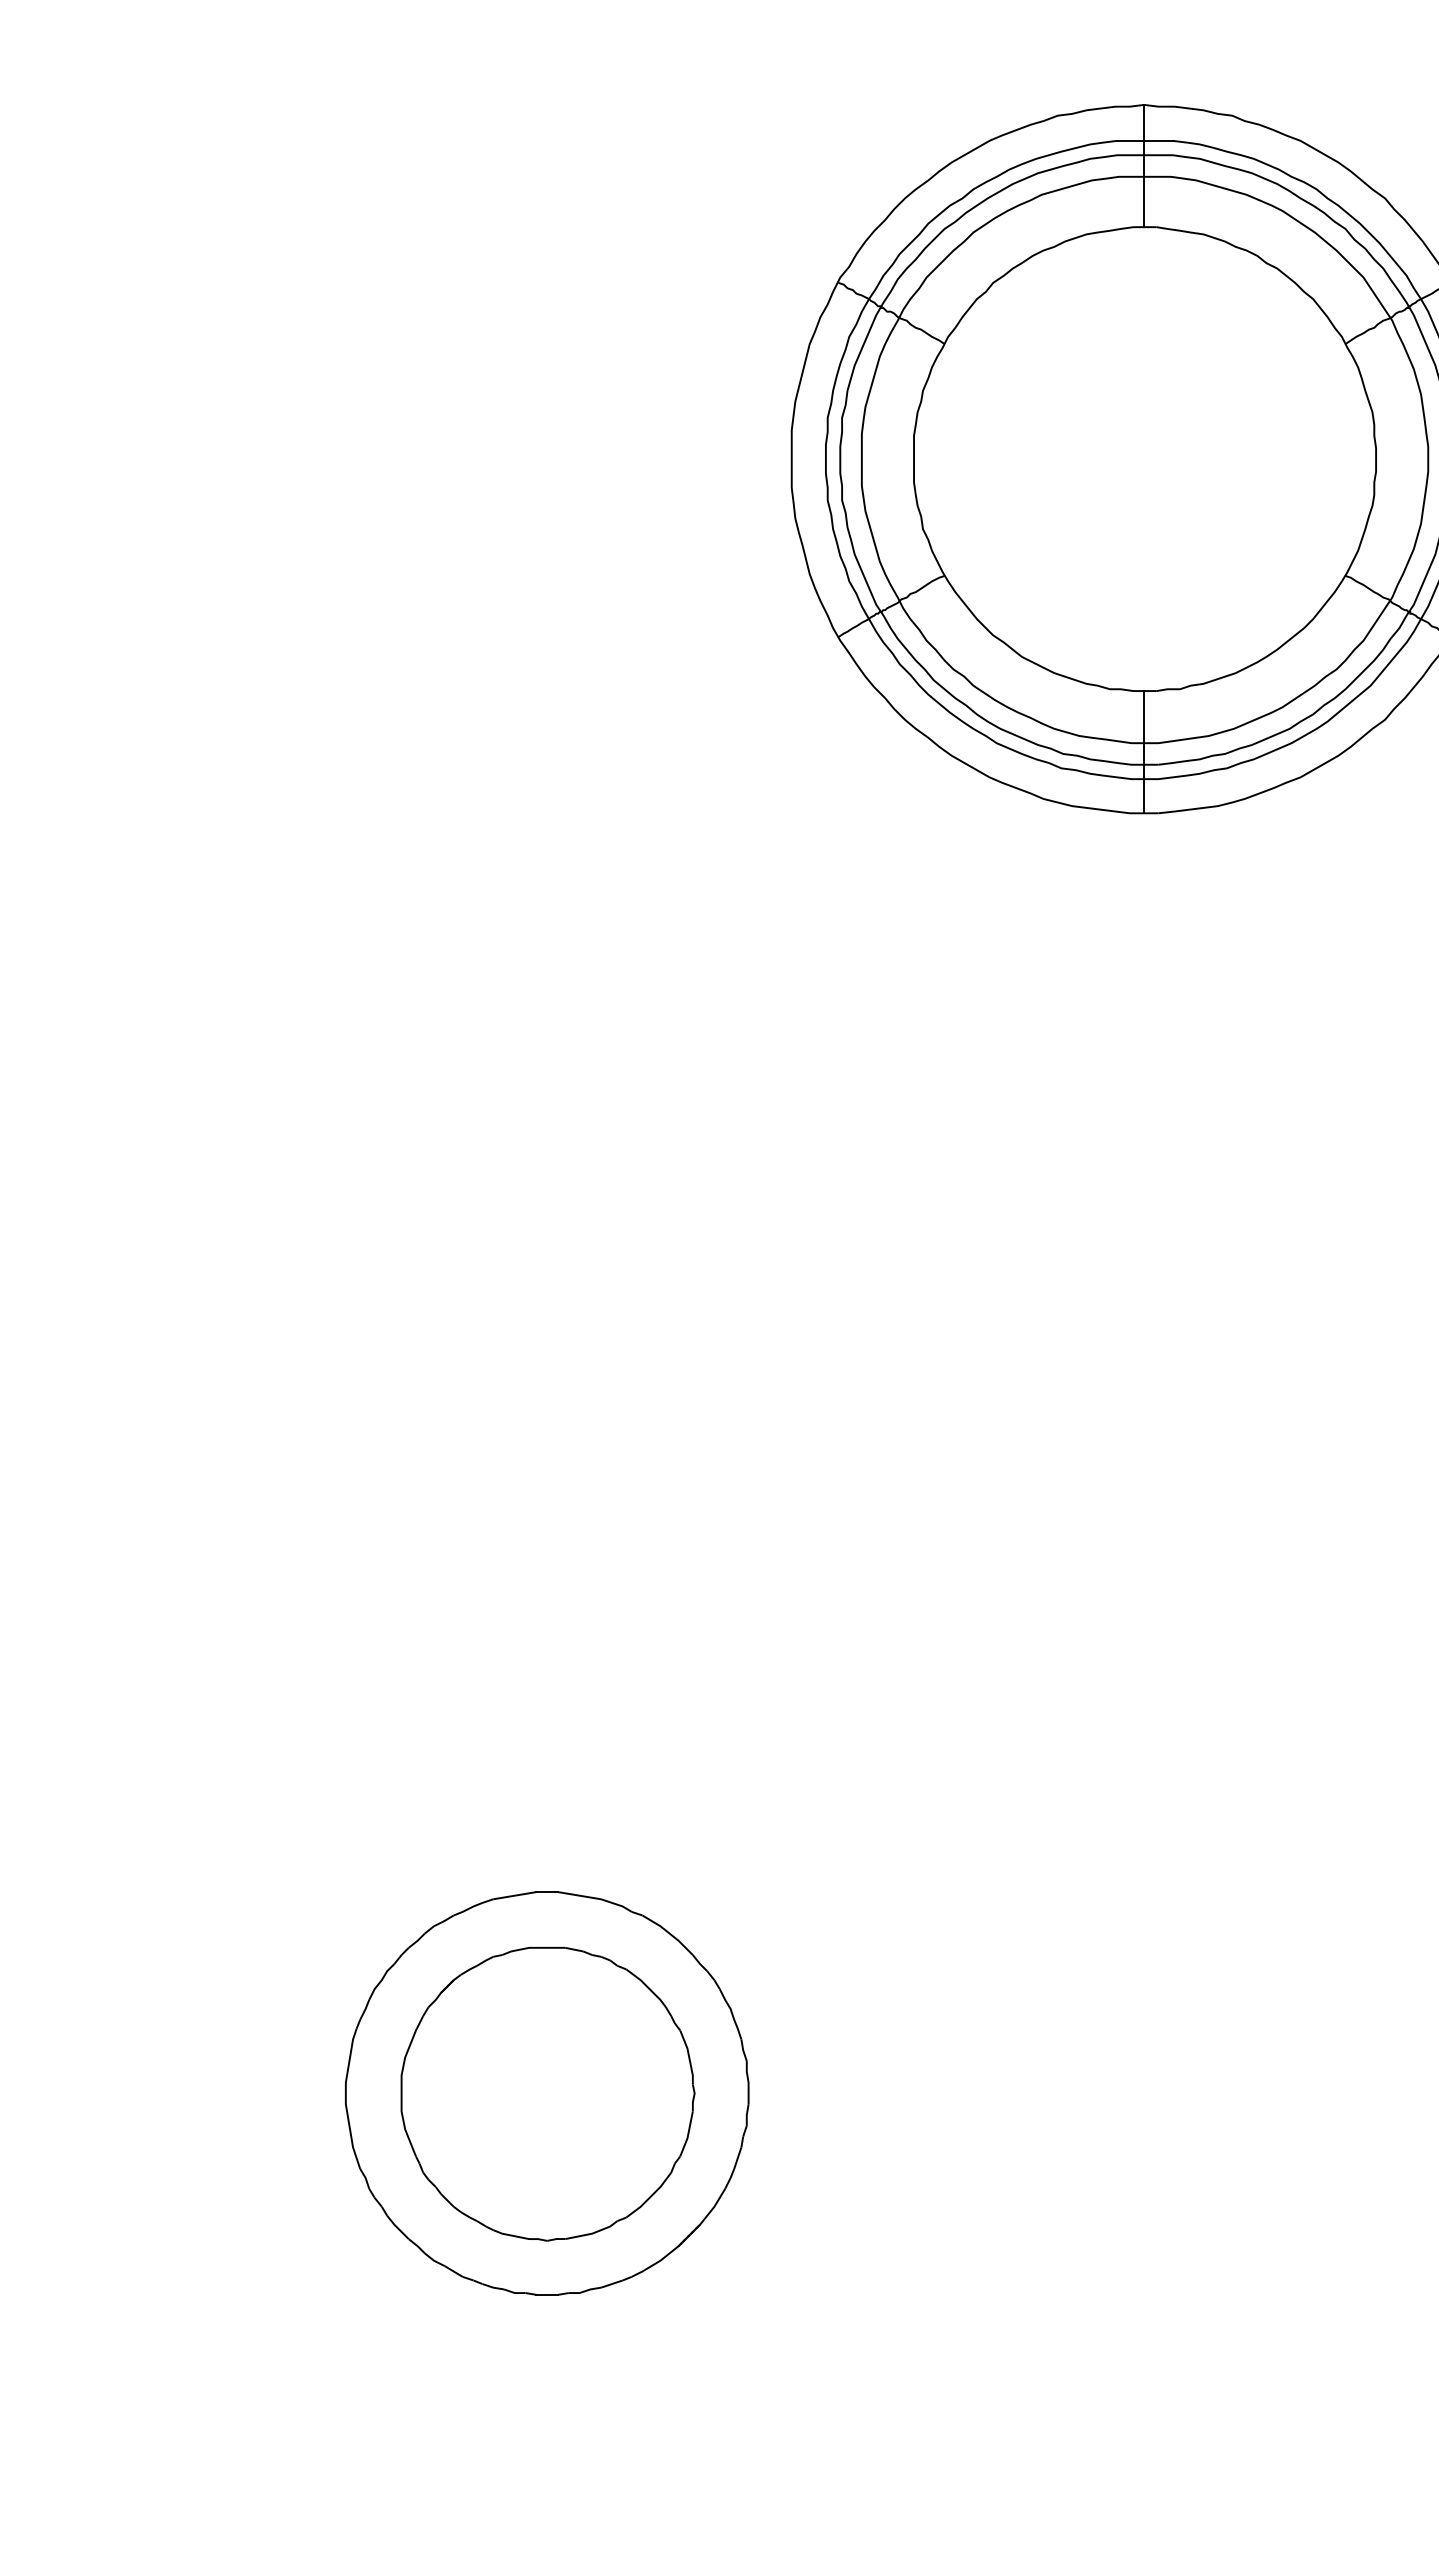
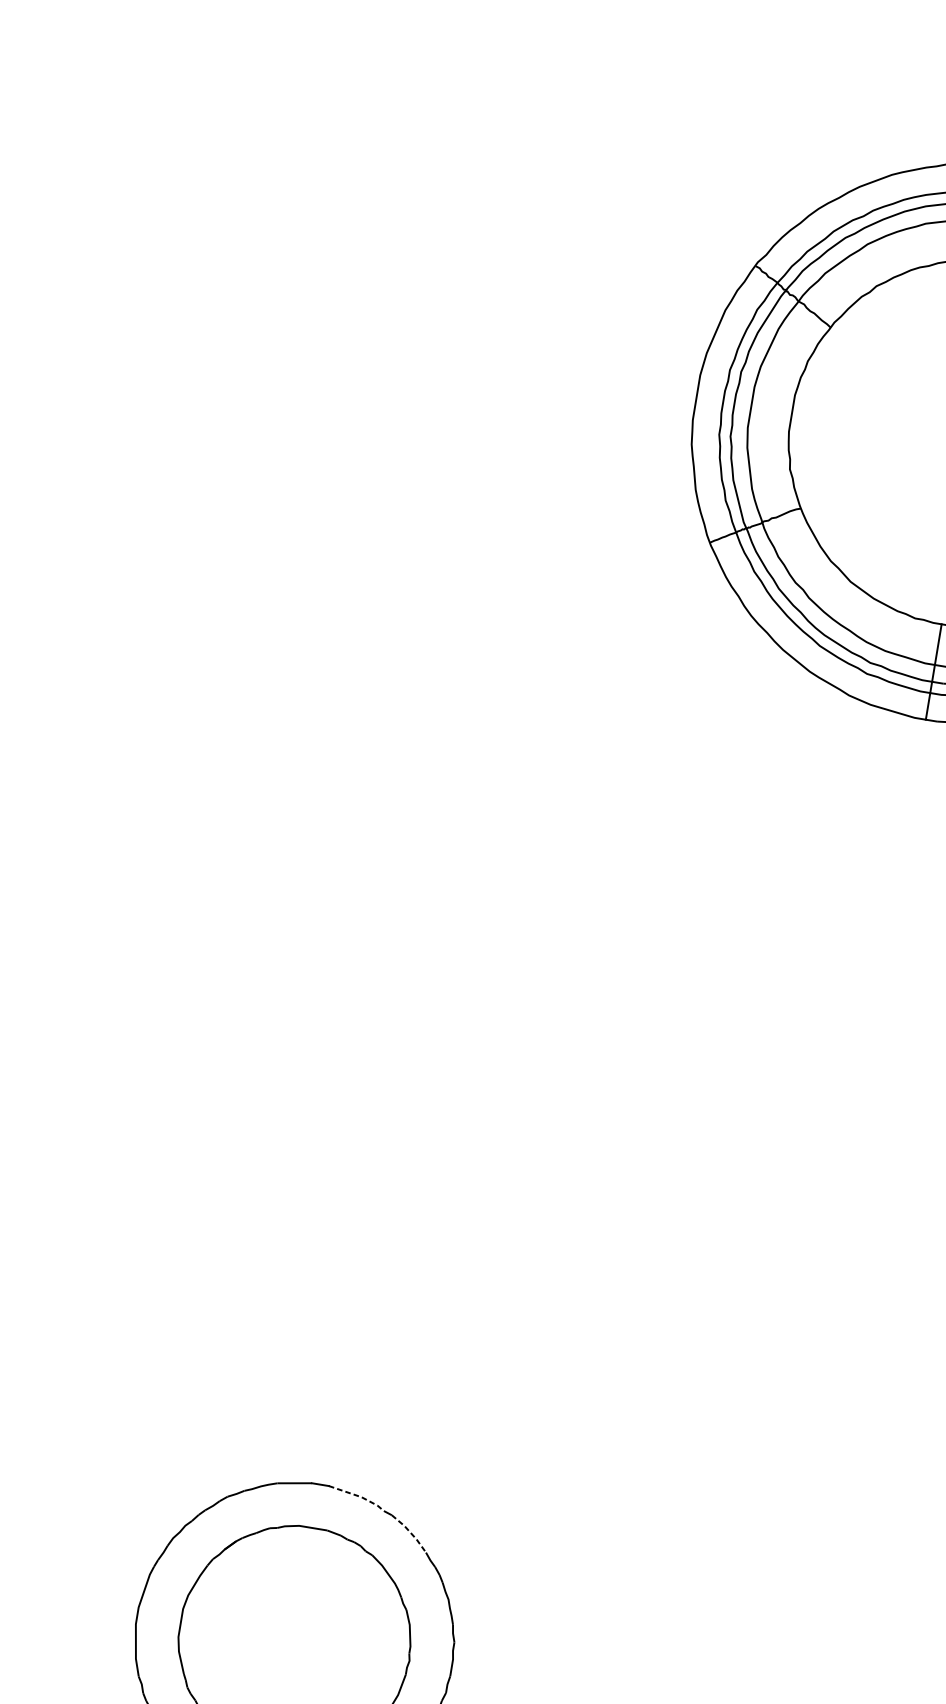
line: (597, 1898) -> (358, 1496), solid -> dashed
line: (669, 1933) -> (410, 1532), solid -> dashed

